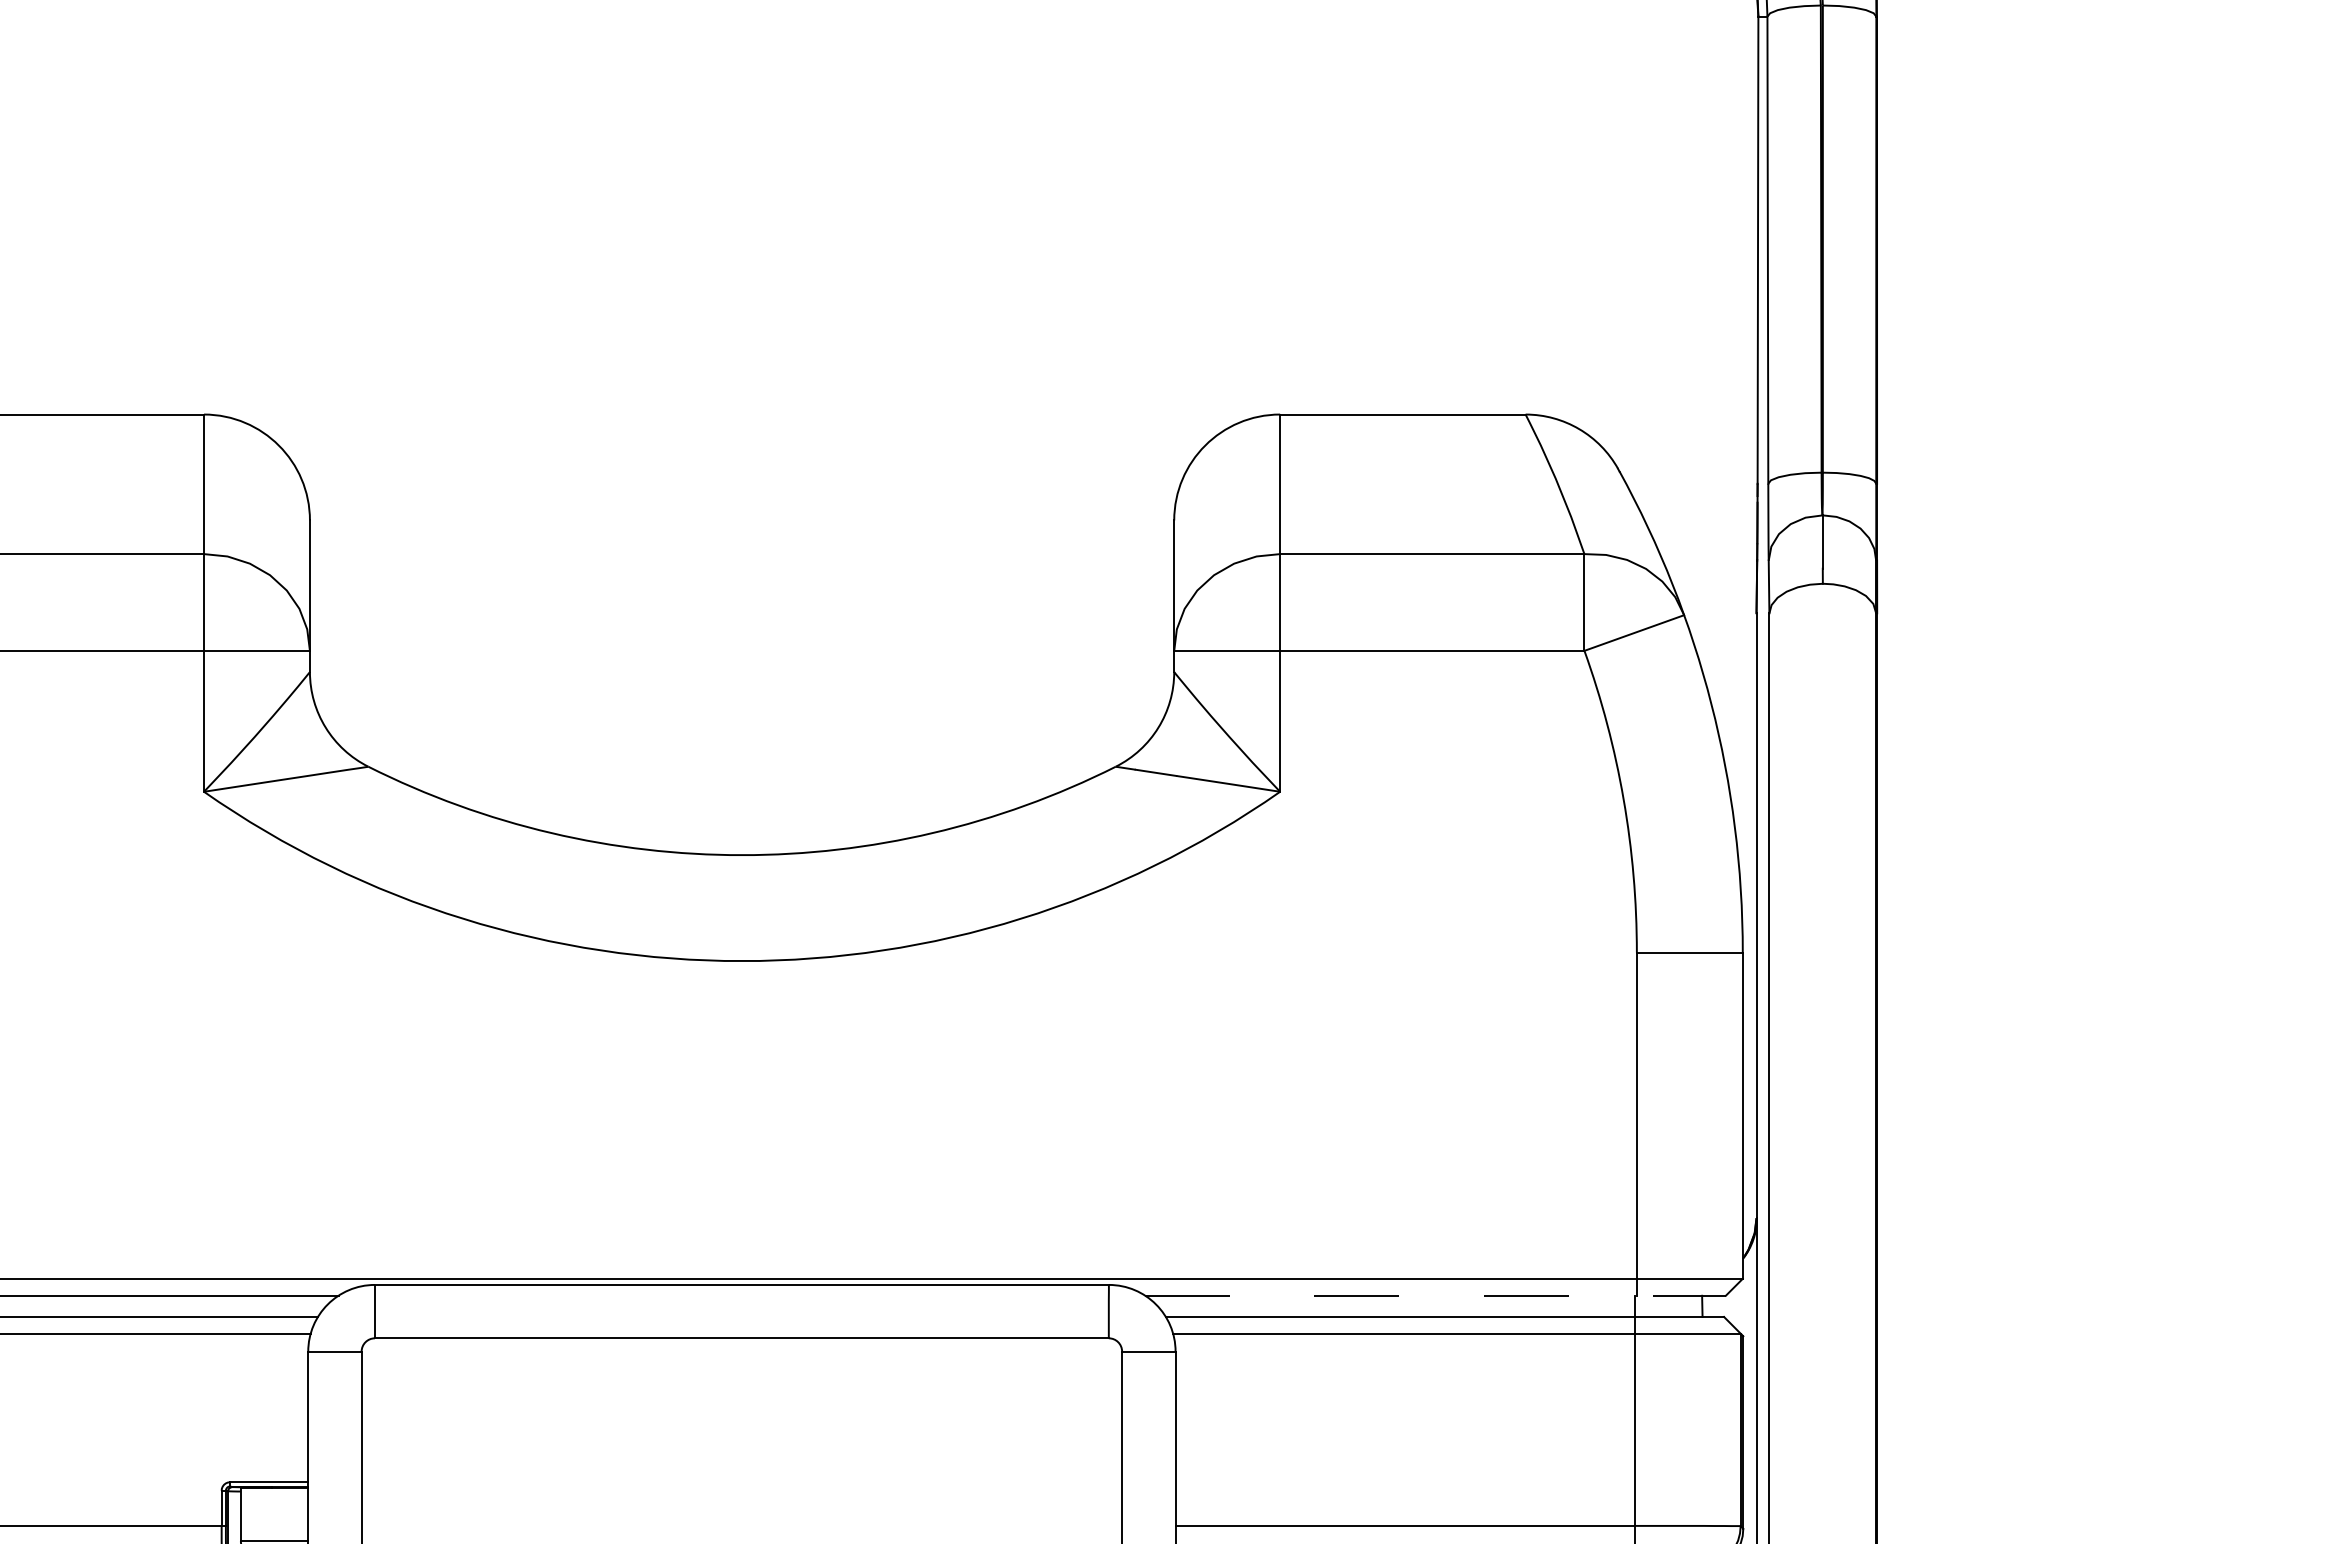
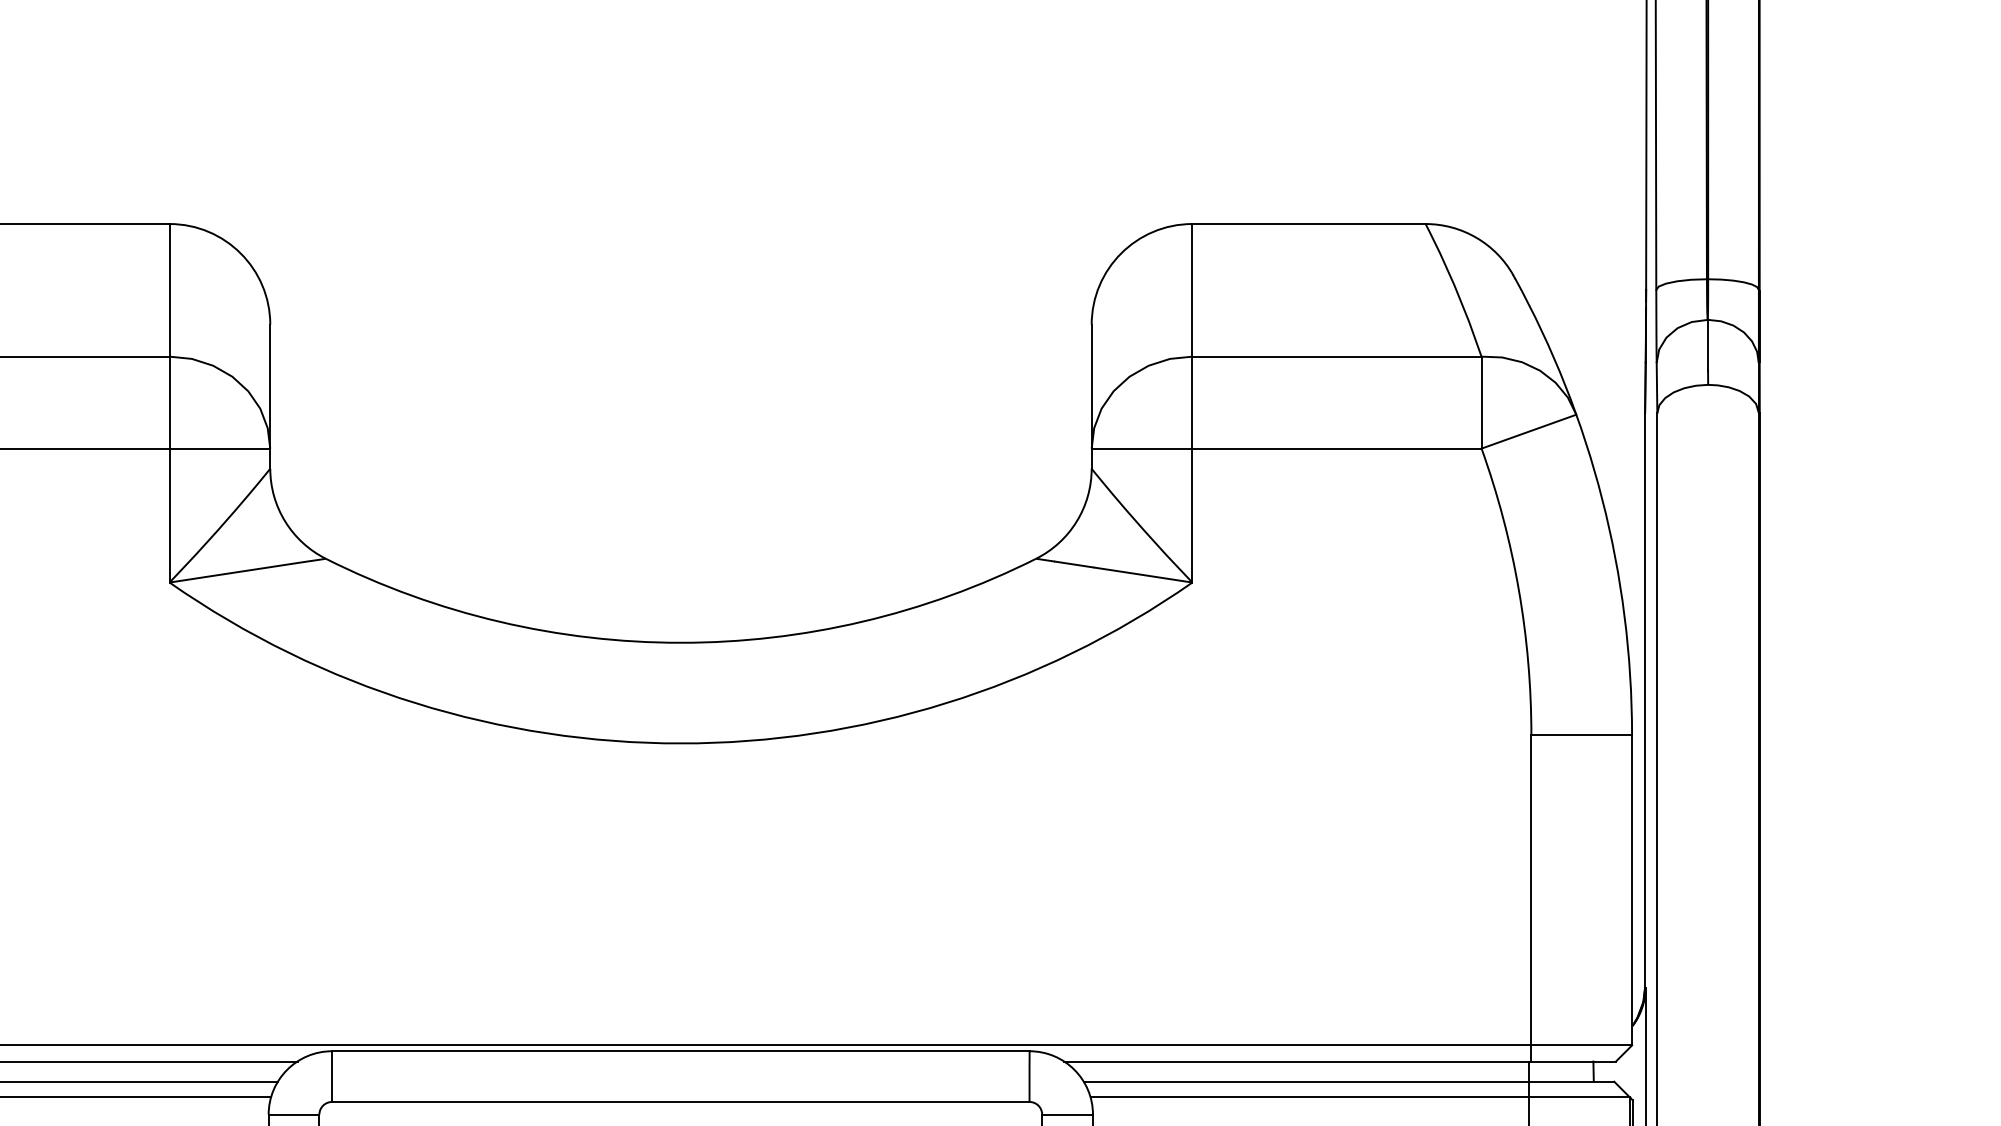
line: (1435, 1295) -> (1340, 1061), dashed -> solid

